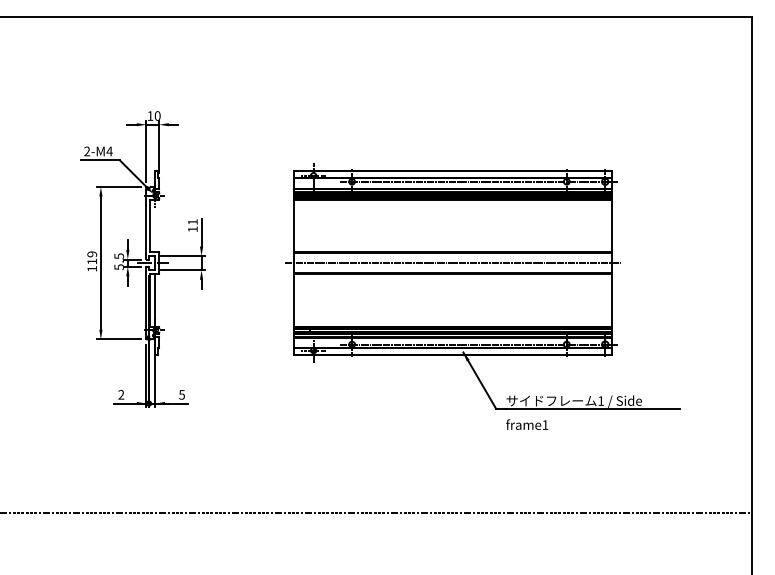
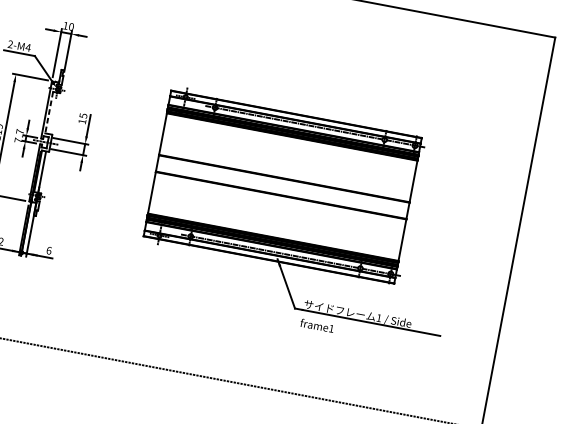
text: (192, 222) -> (83, 116), 11 -> 15
line: (150, 226) -> (49, 113), solid -> dashed
text: (119, 261) -> (19, 136), 5.5 -> 7.7
line: (452, 263) -> (282, 187), removed
text: (182, 394) -> (49, 250), 5 -> 6

